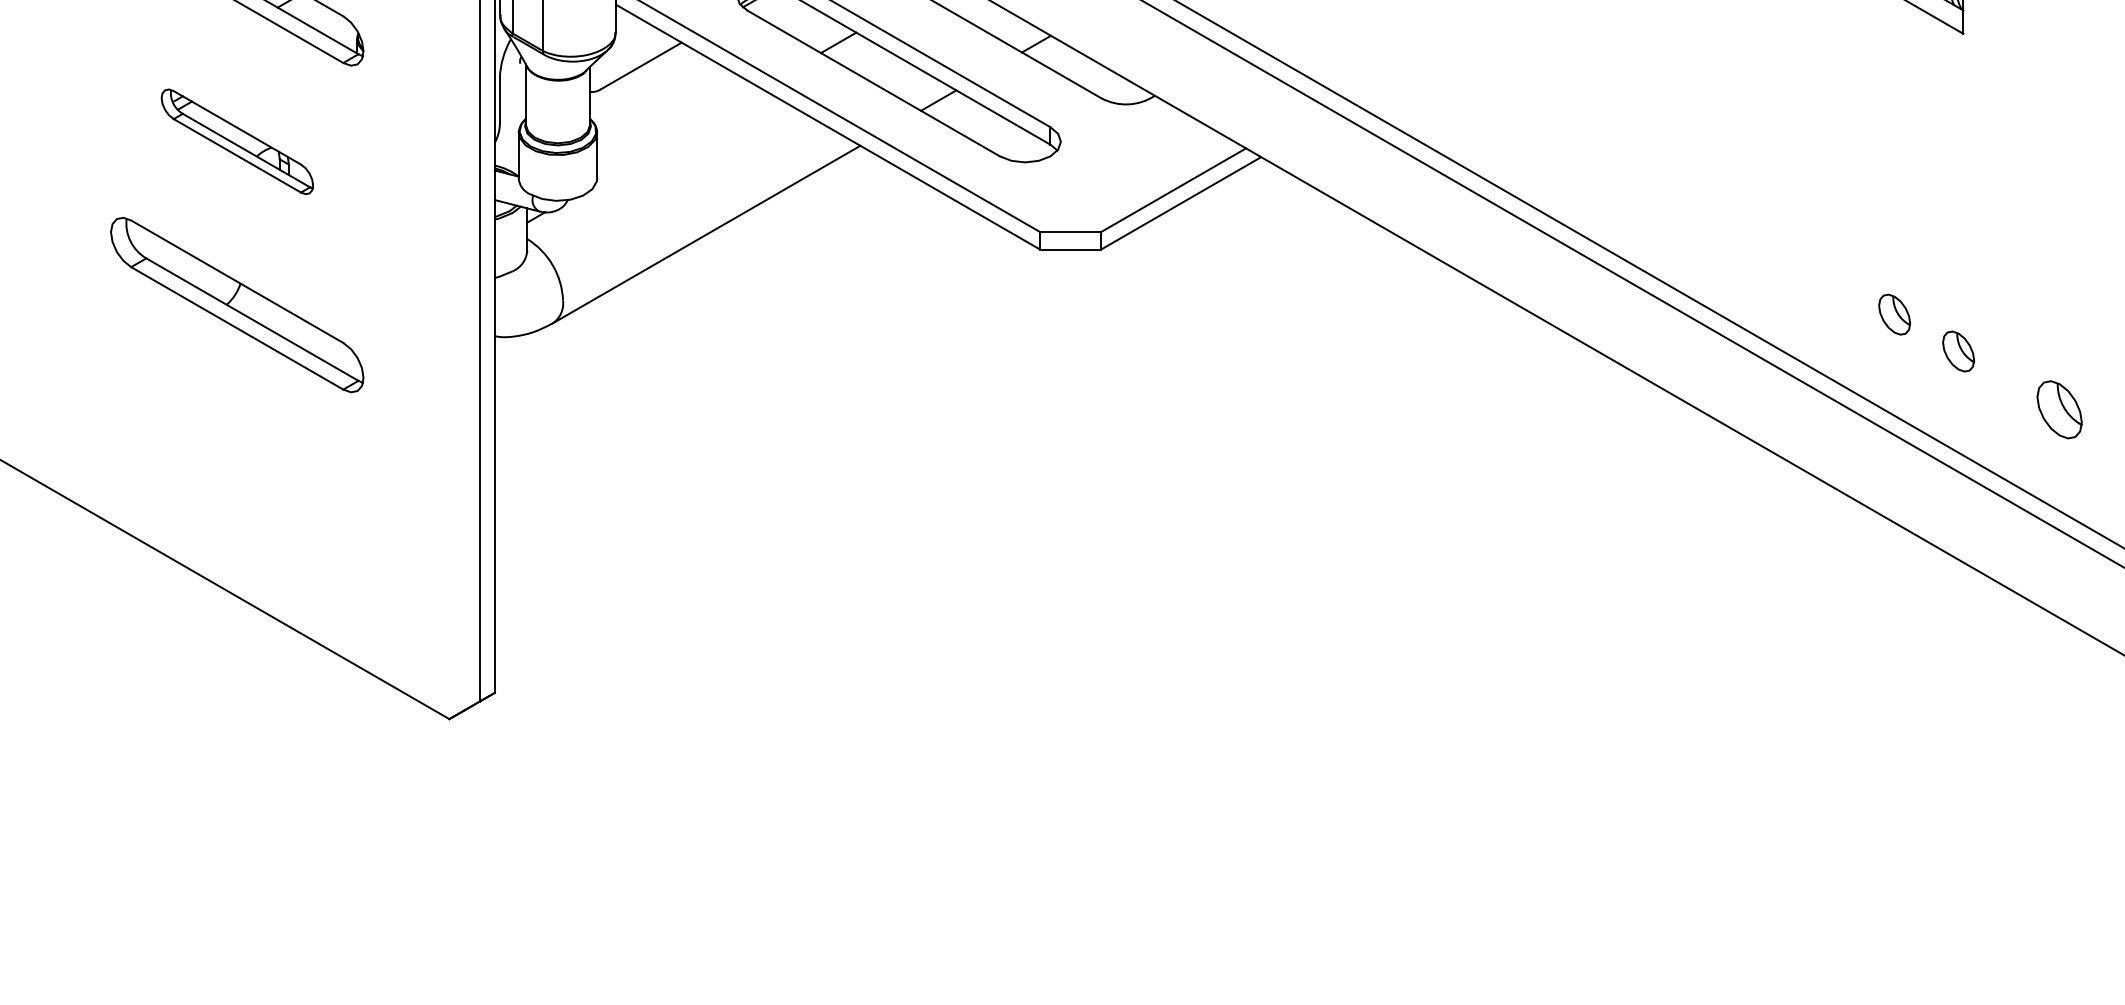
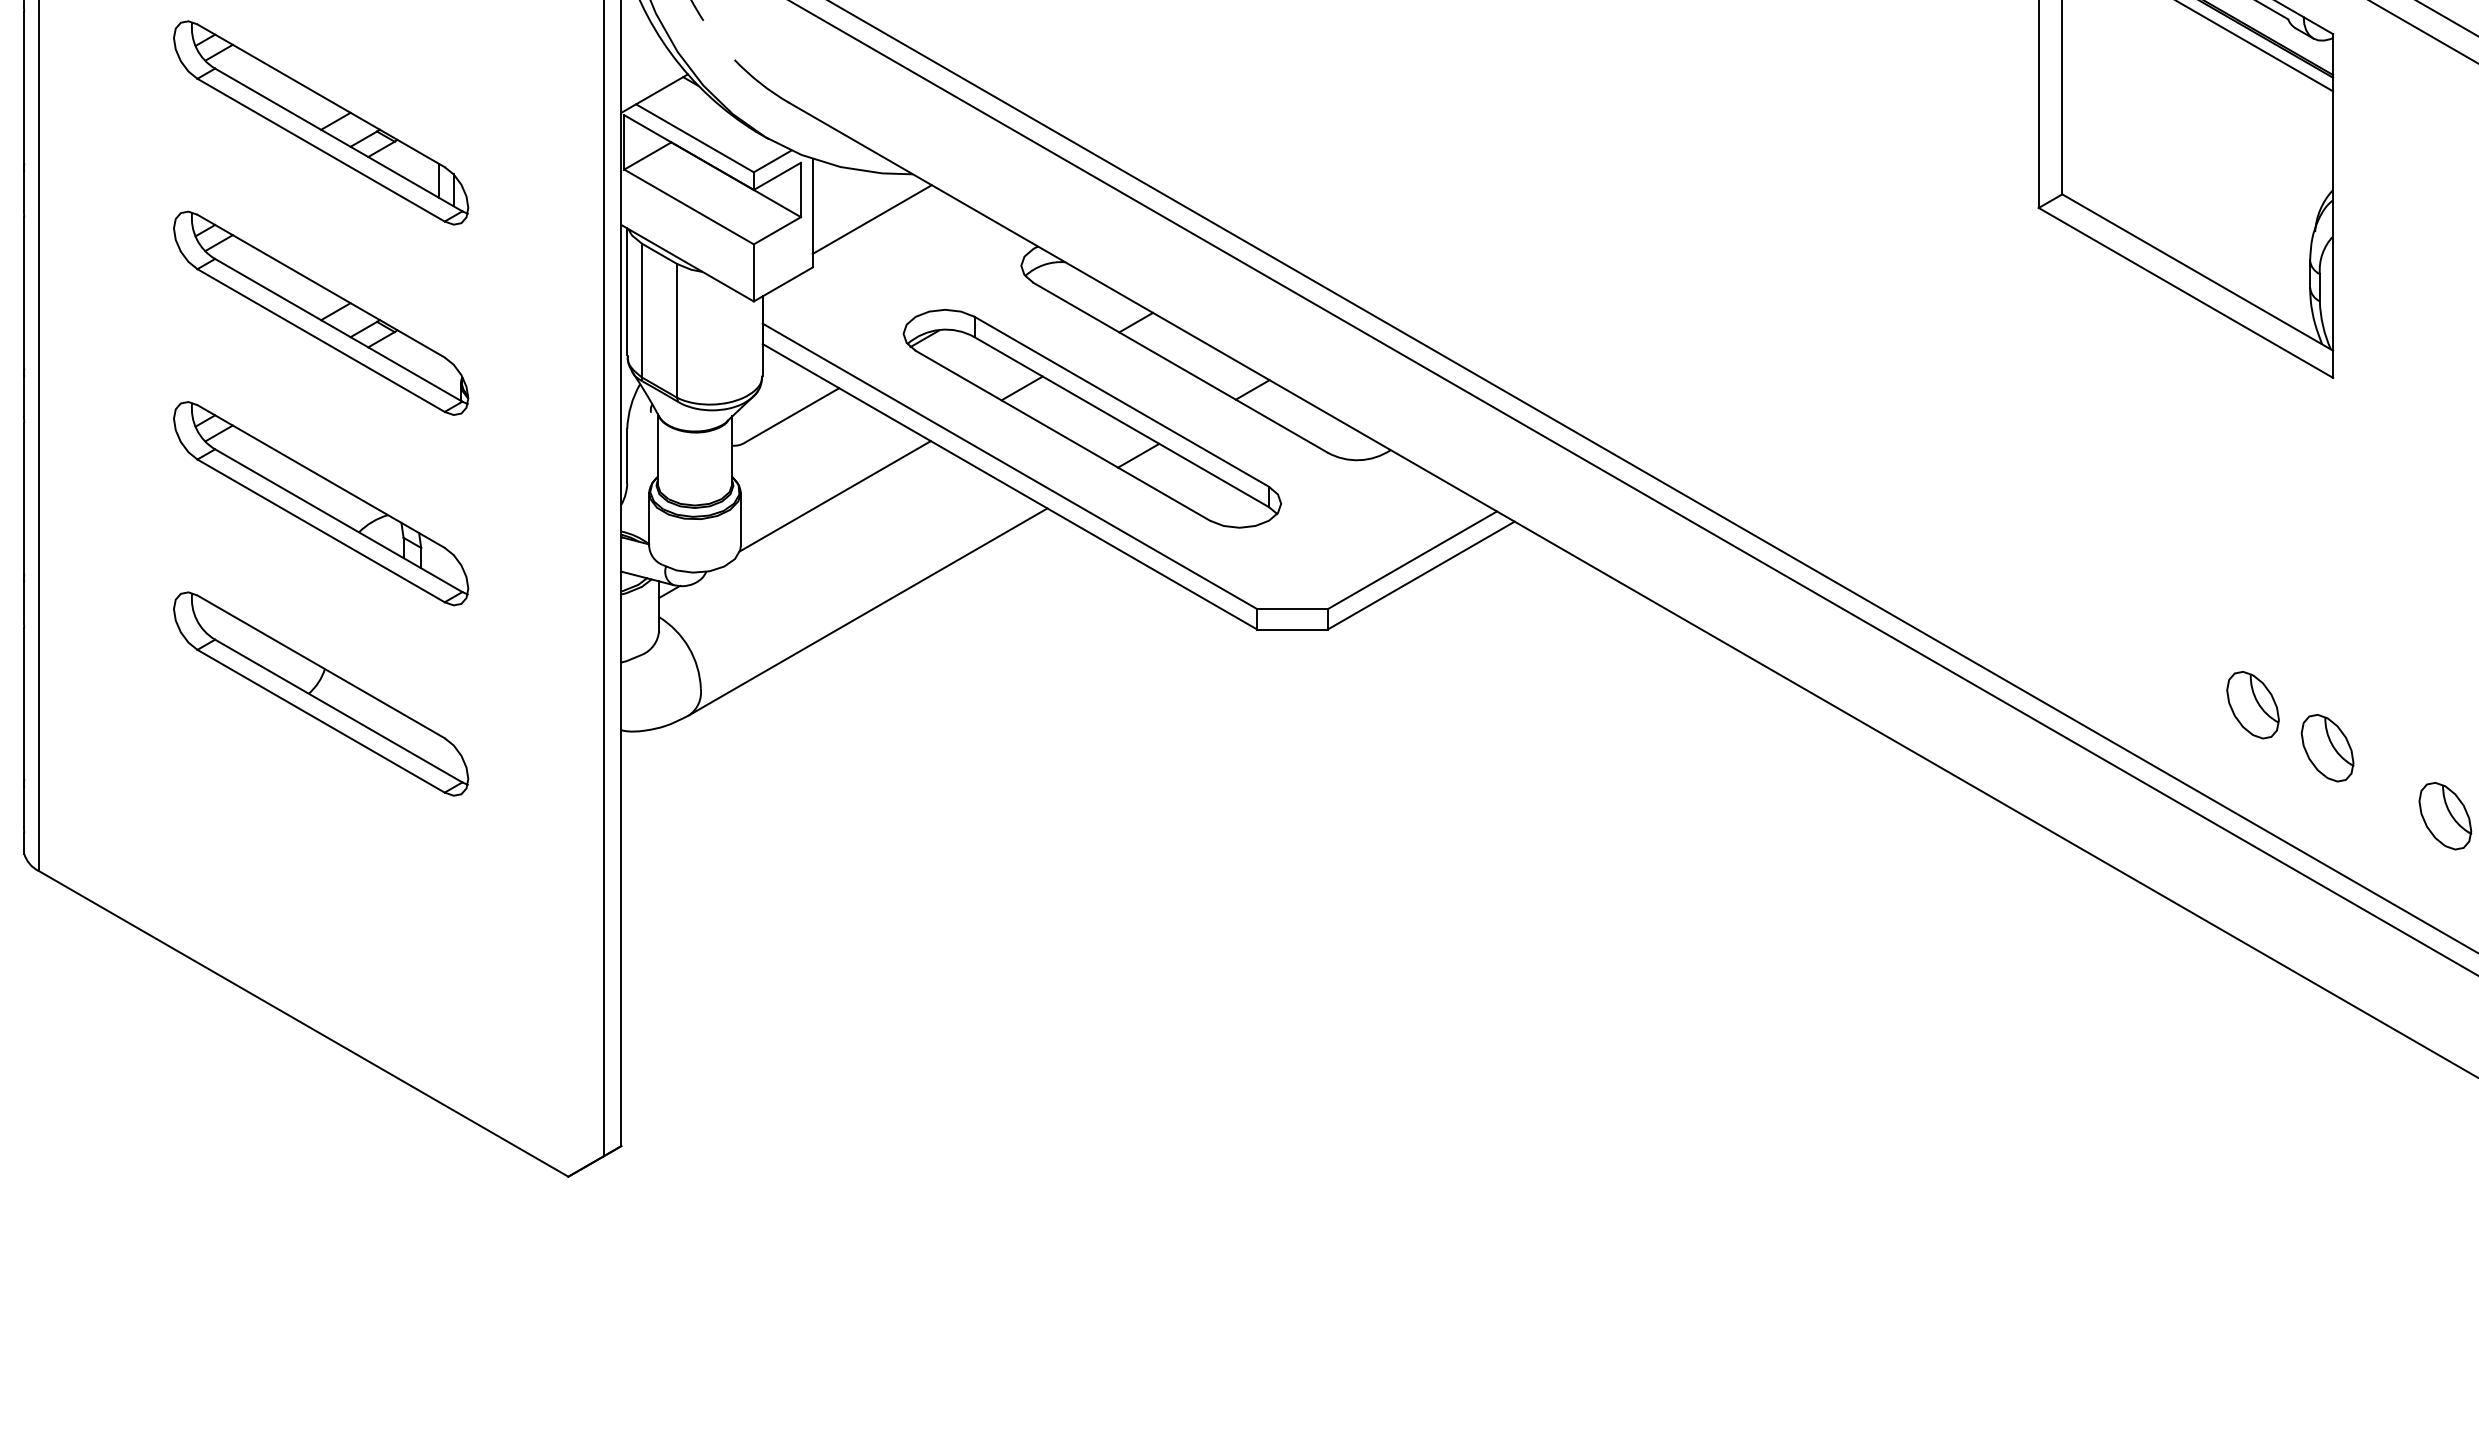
line: (677, 135) -> (834, 496), added
part: (237, 141) -> (321, 503), size x1.67
part: (1894, 314) -> (2252, 705), size x1.43
part: (1958, 351) -> (2327, 748), size x1.43

